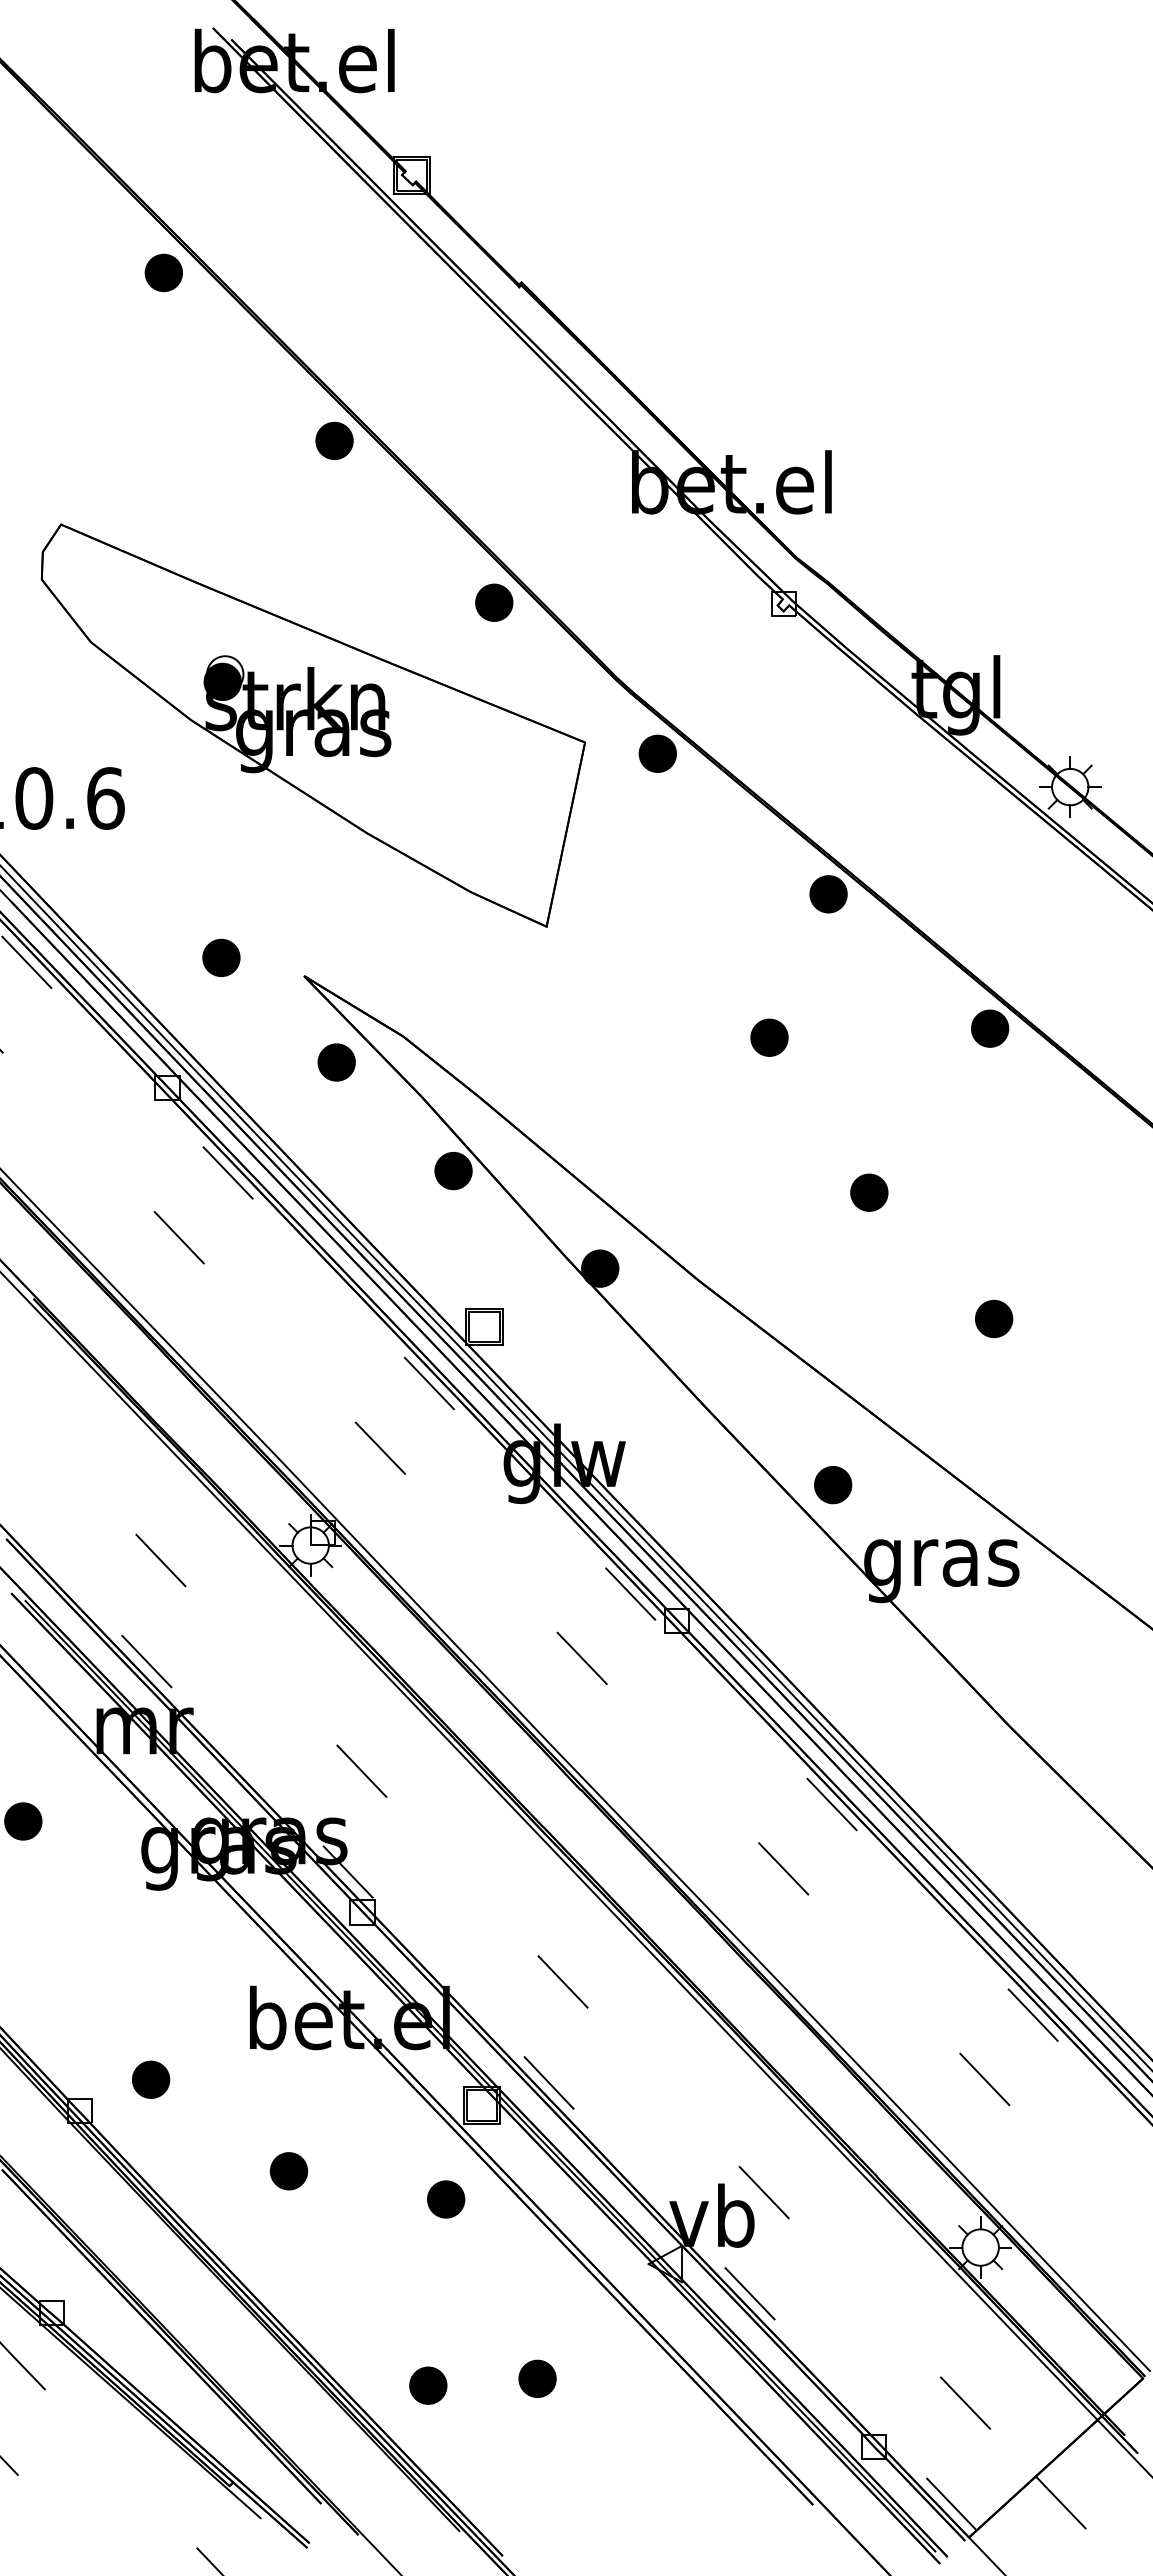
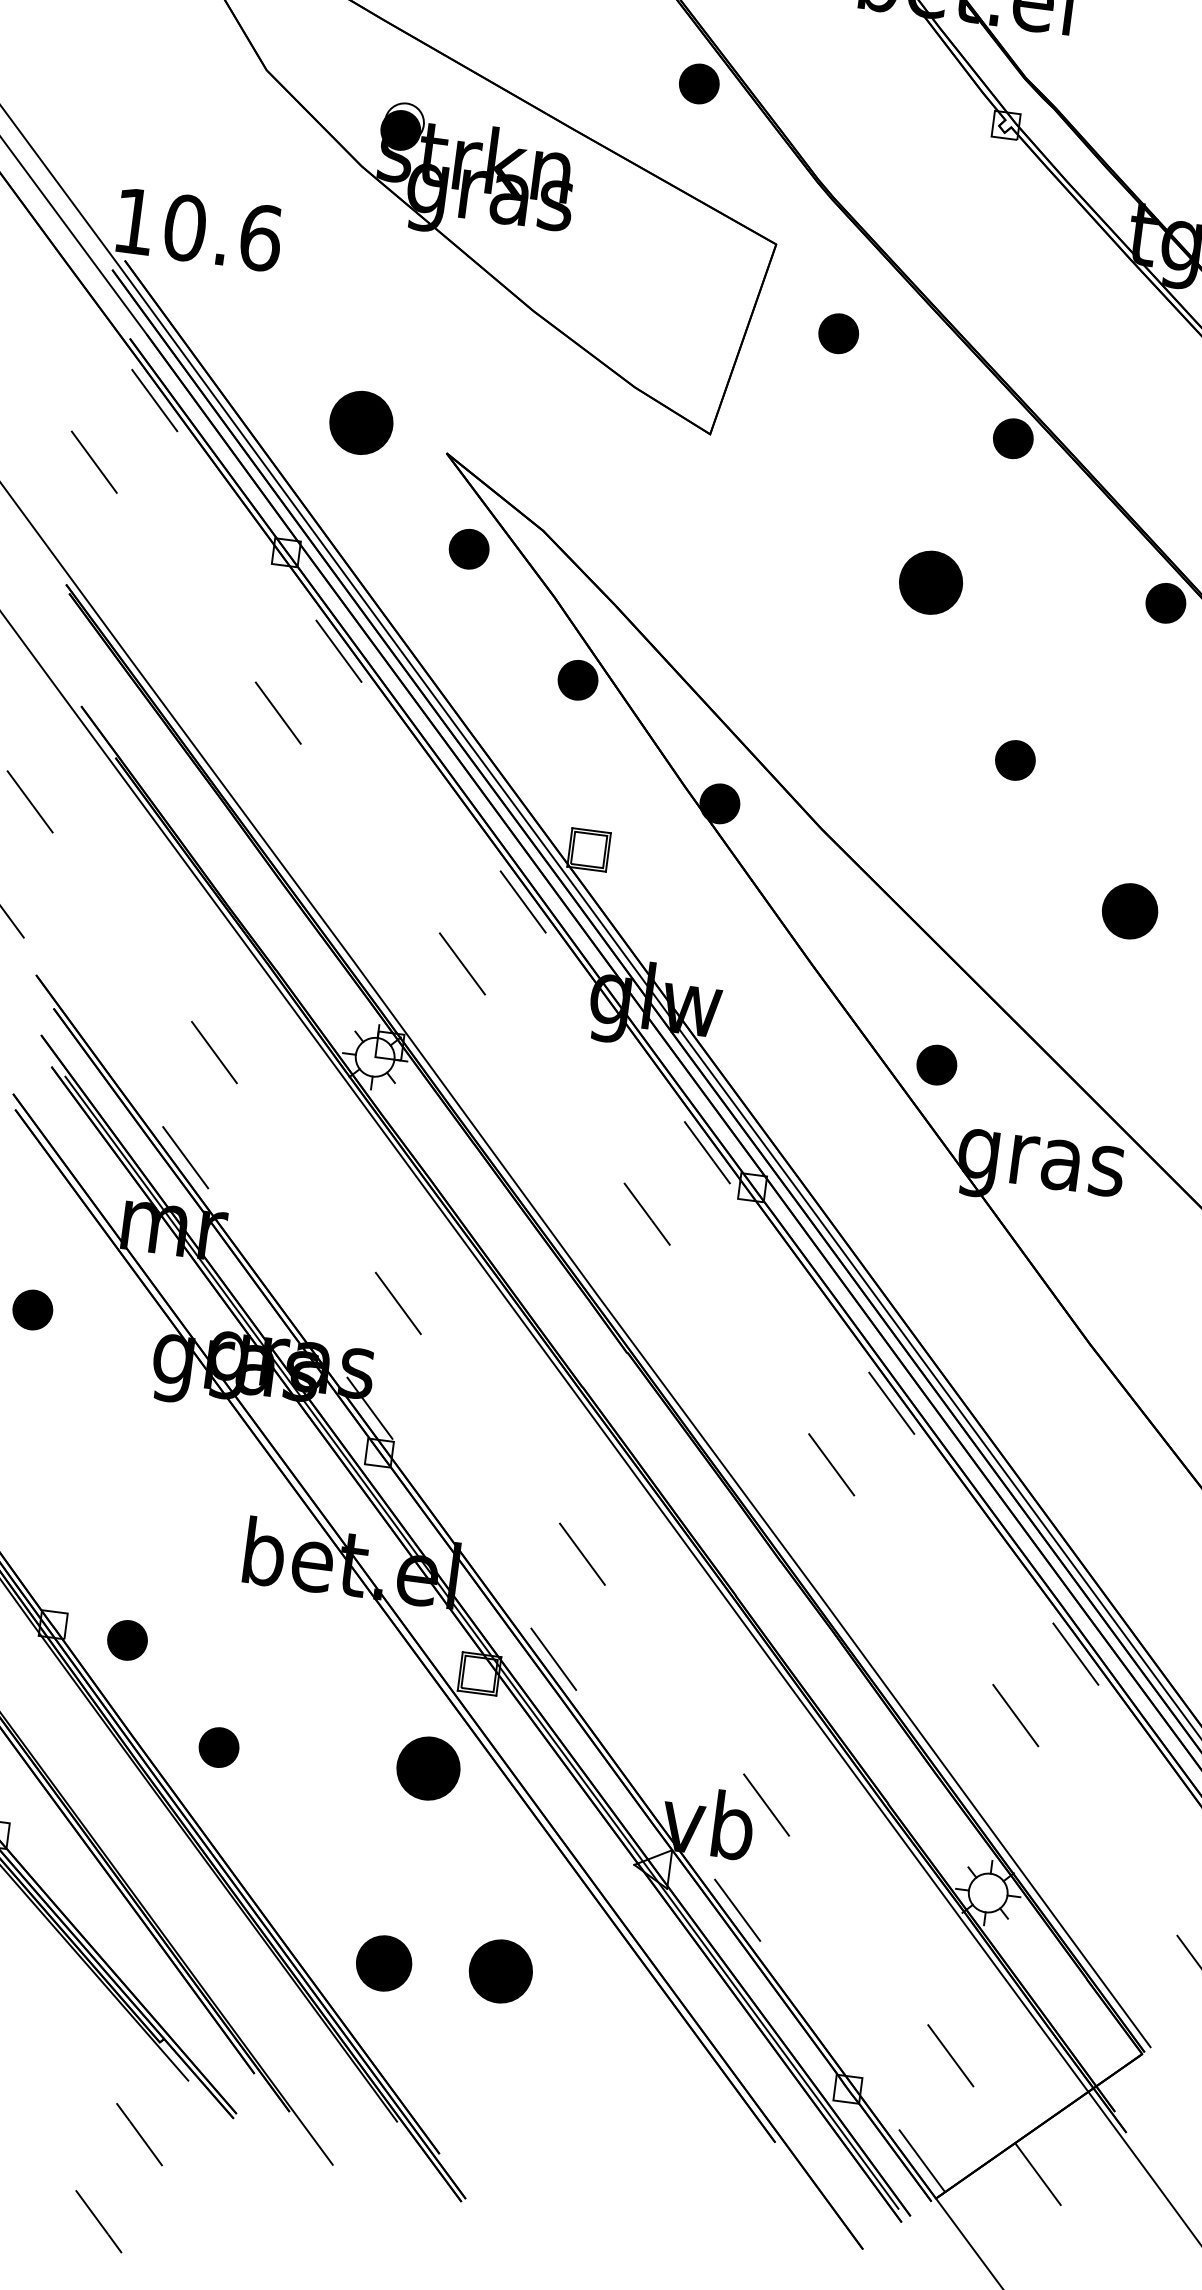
part: (657, 753) -> (838, 333), moved
part: (221, 957) -> (361, 422), size x1.6
part: (769, 1037) -> (931, 582), size x1.6
part: (994, 1318) -> (1130, 910), size x1.4
part: (151, 2079) -> (128, 1640), moved
part: (288, 2171) -> (218, 1747), moved
part: (446, 2199) -> (429, 1768), size x1.6
part: (537, 2378) -> (500, 1970), size x1.6
part: (428, 2385) -> (384, 1963), size x1.4

